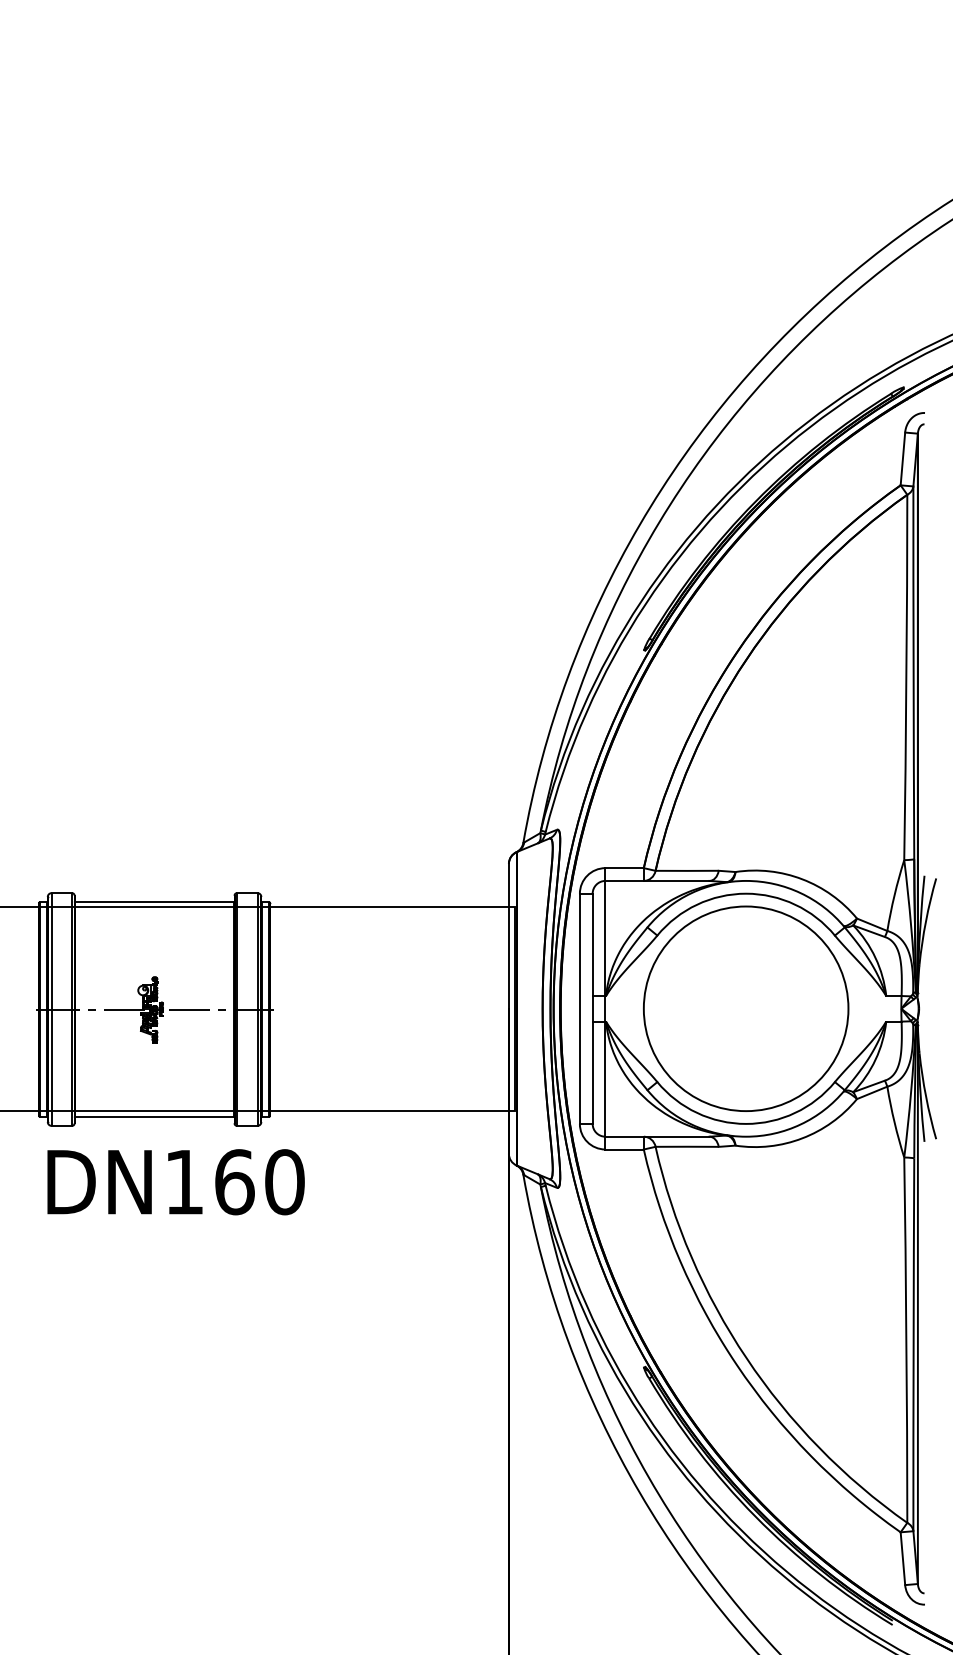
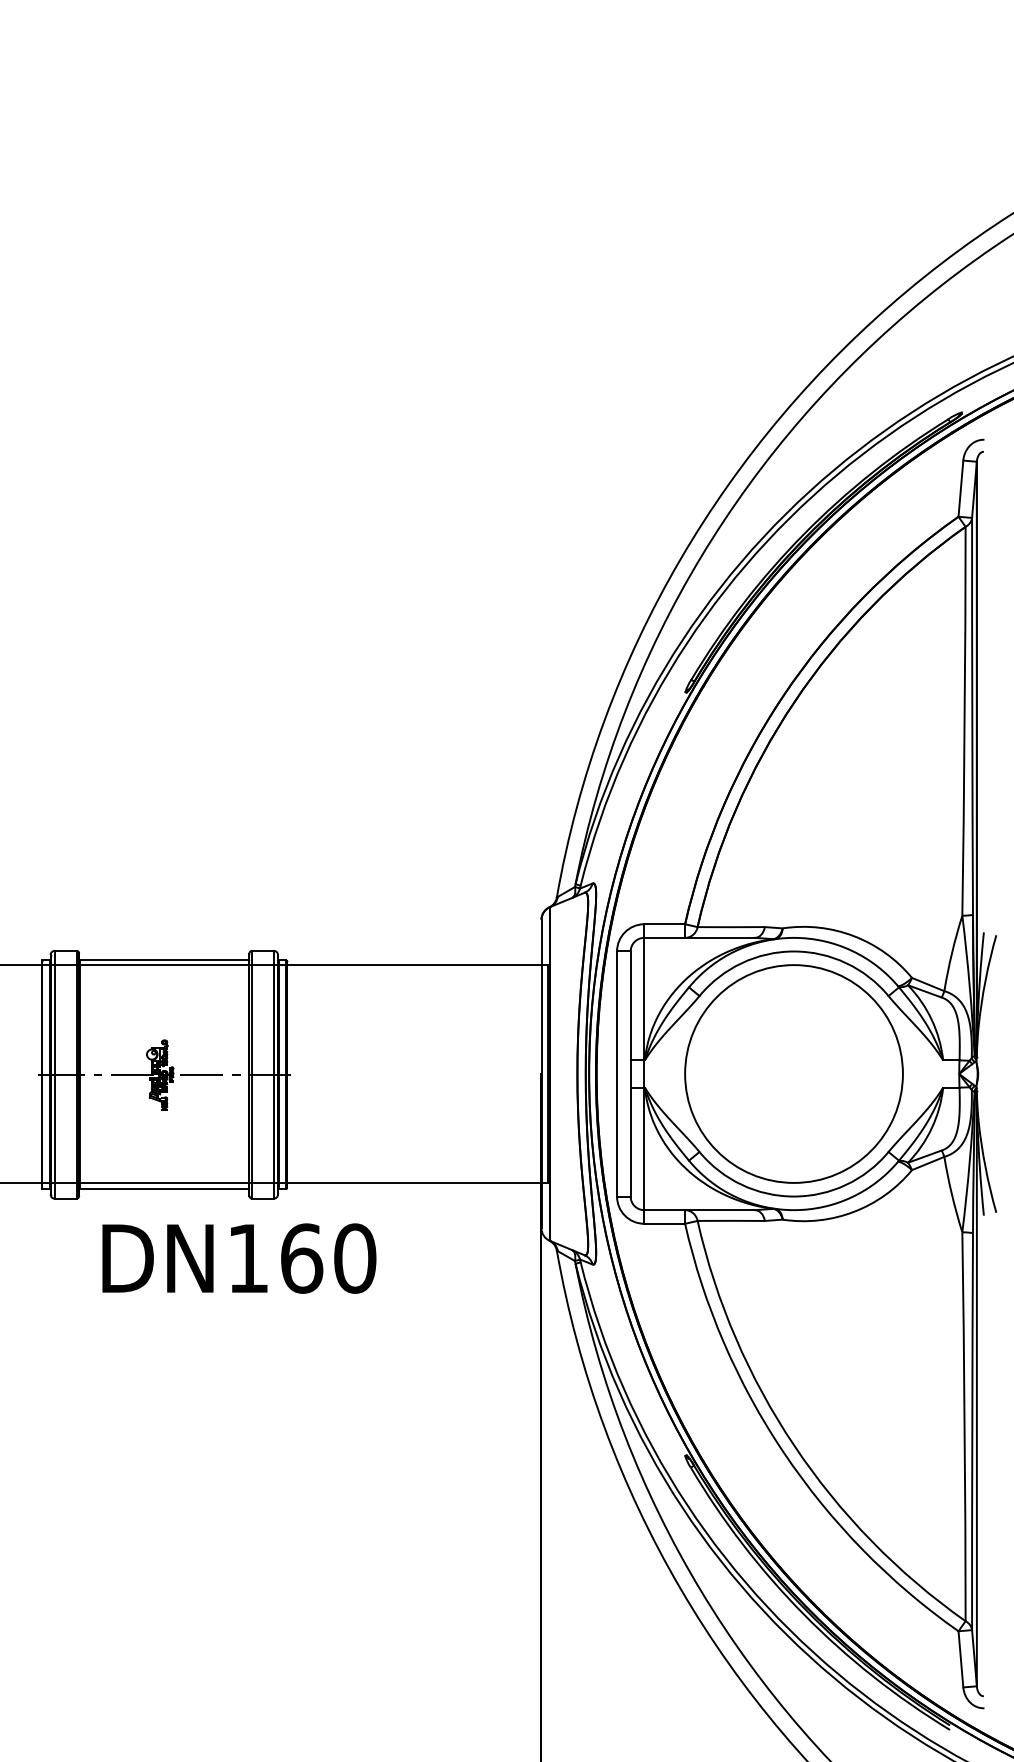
text: (175, 1182) -> (238, 1258), moved

